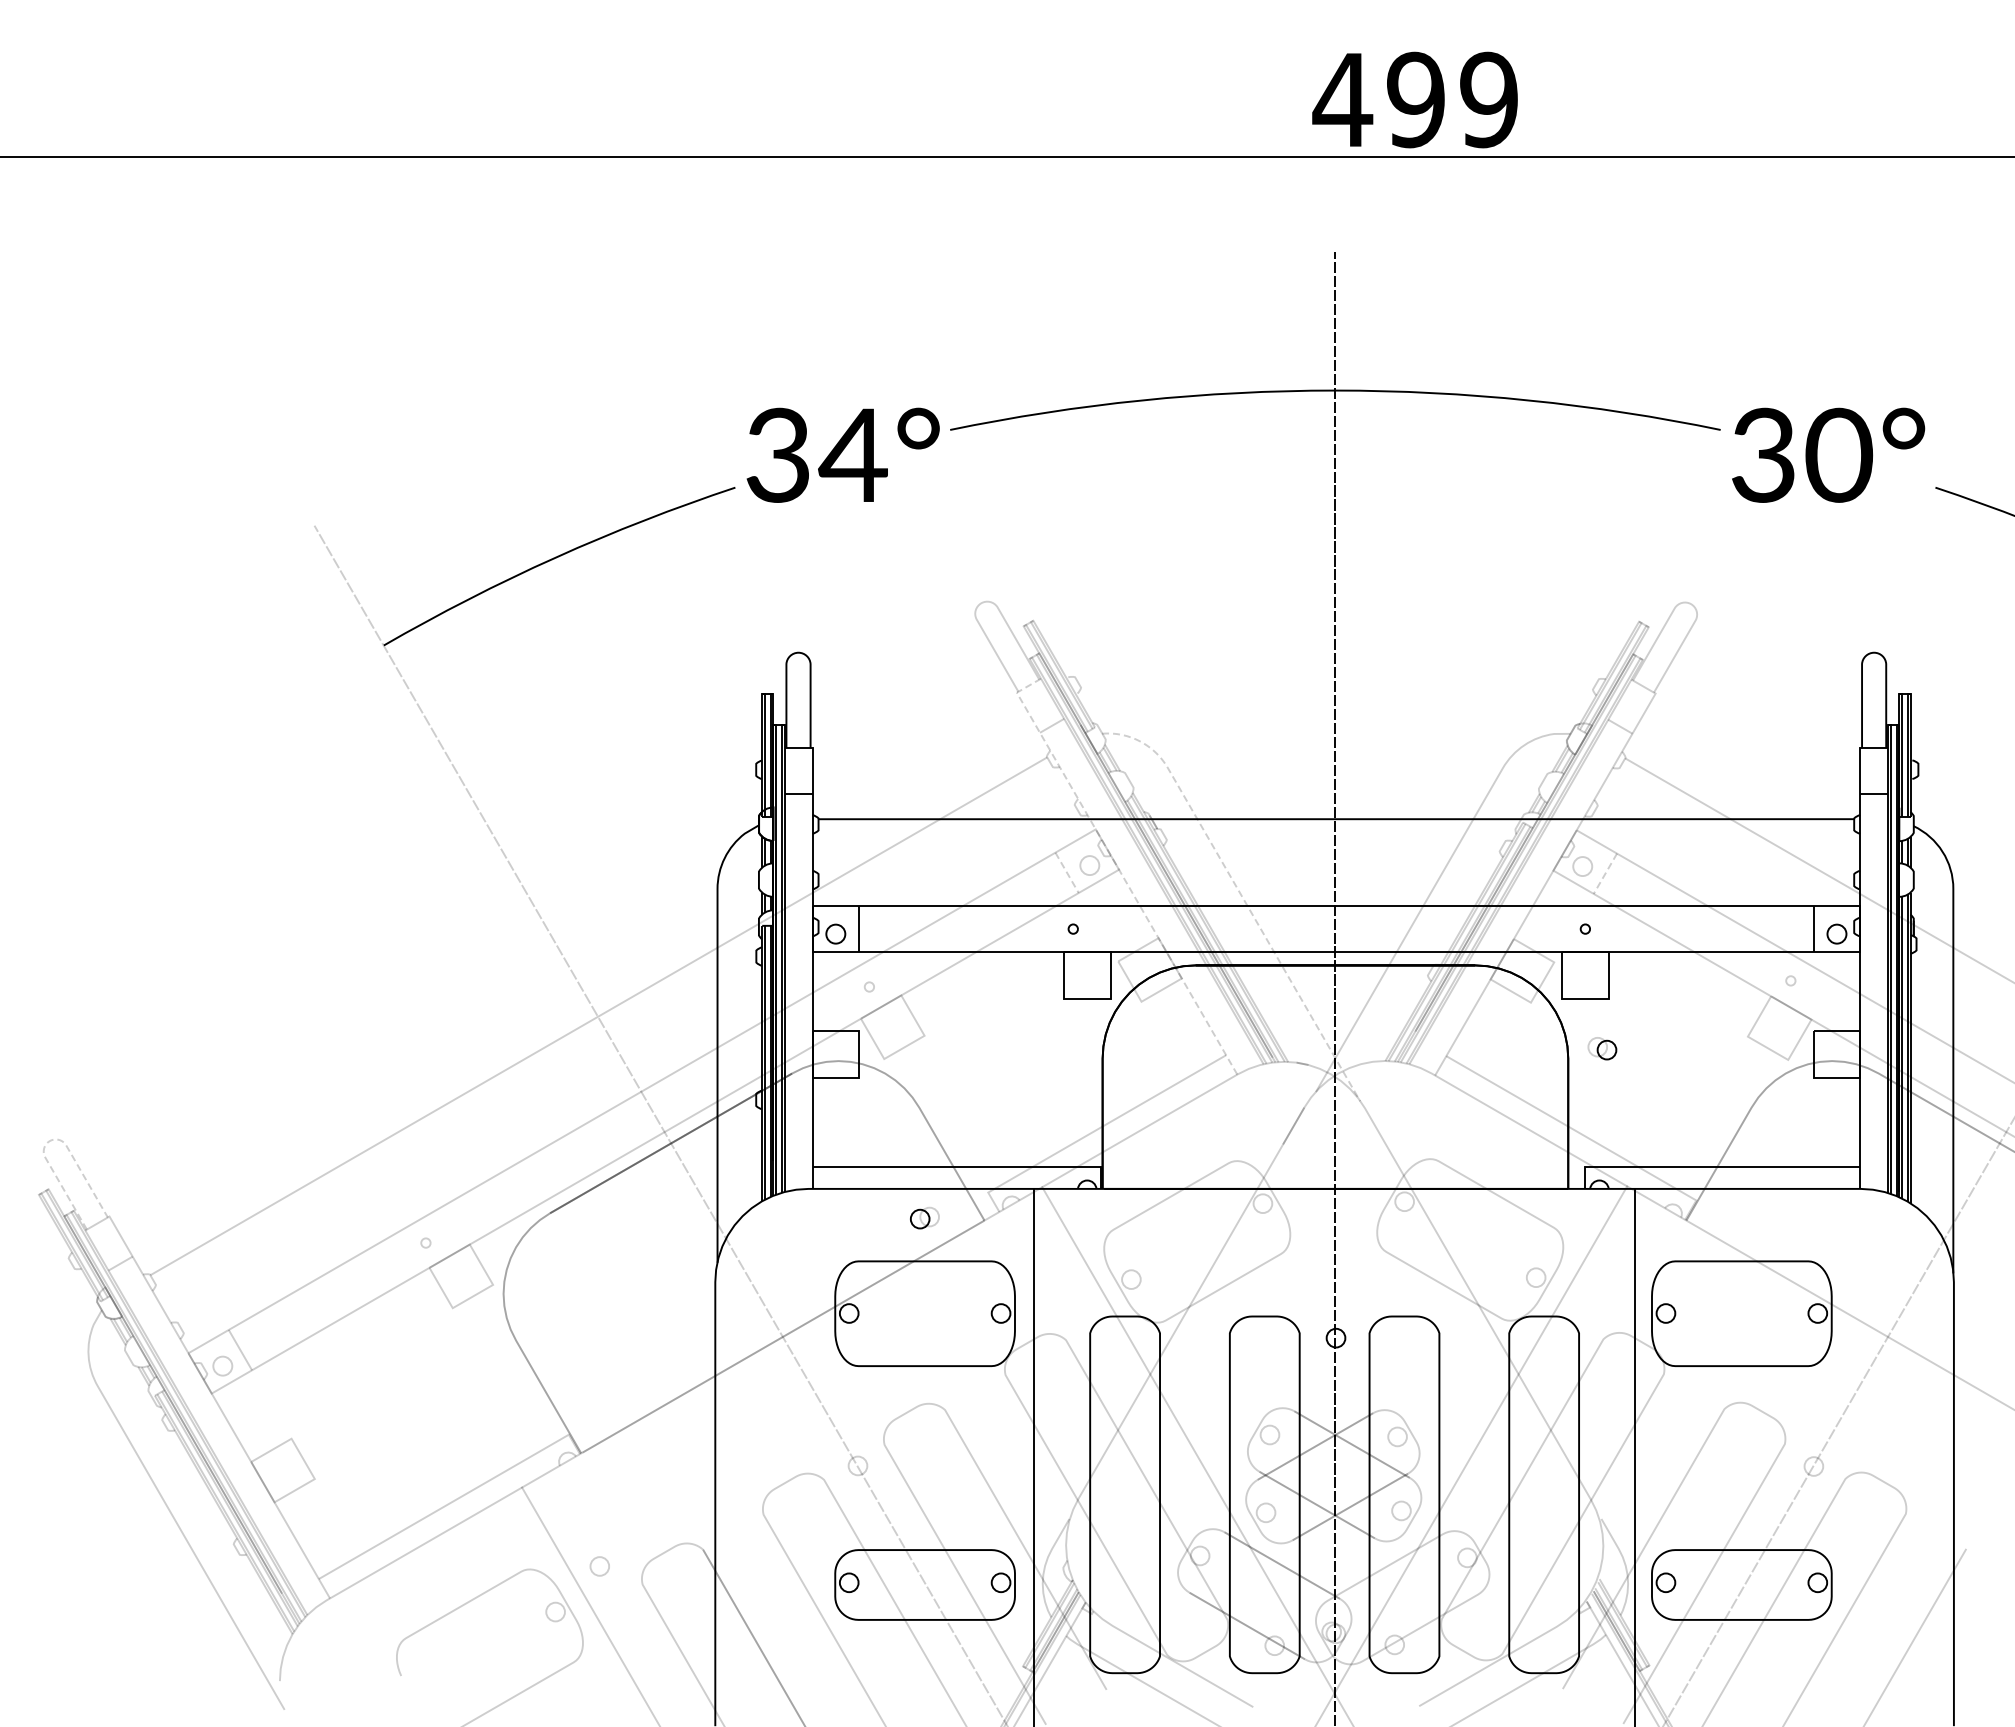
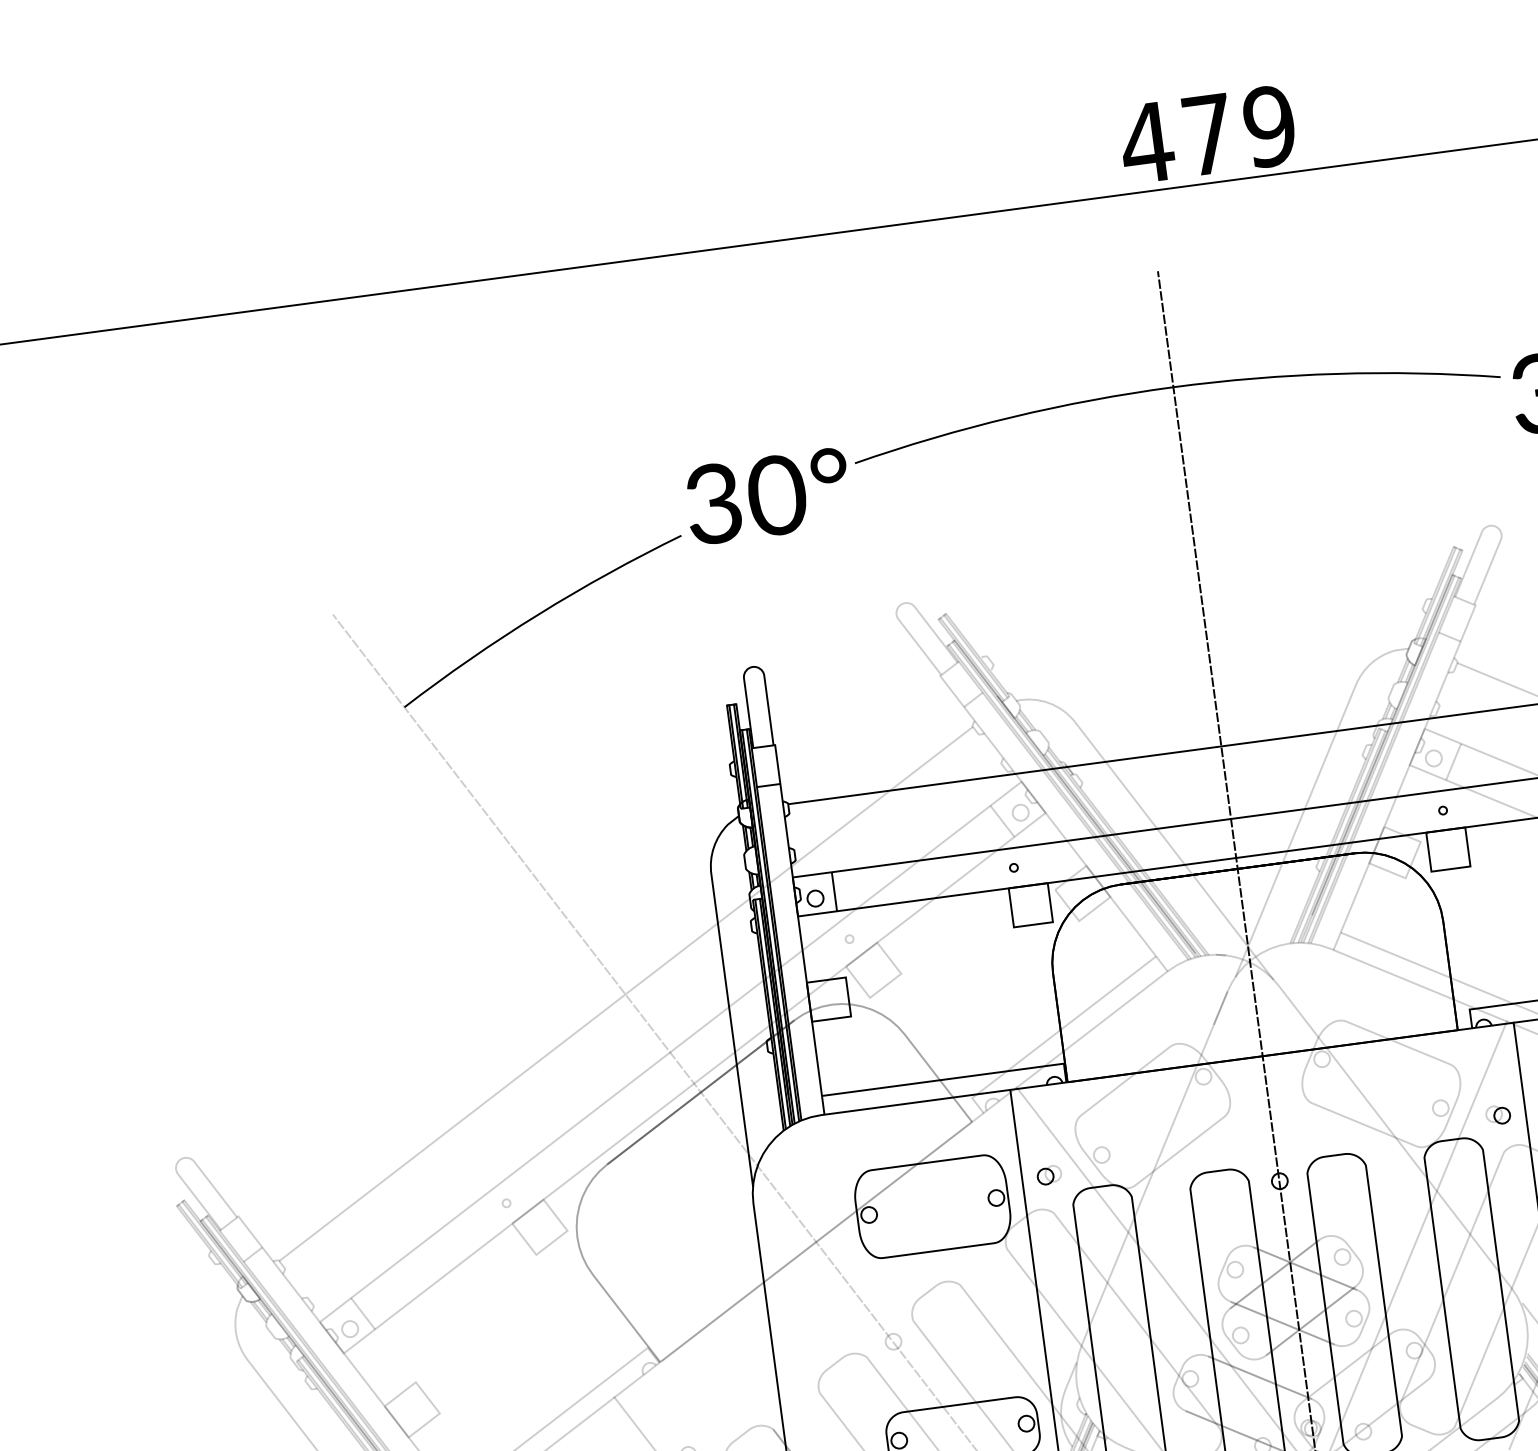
text: (1415, 99) -> (1207, 134), 499 -> 479
text: (852, 454) -> (775, 494), 34° -> 30°
line: (1119, 871) -> (1046, 814), dashed -> solid
line: (1067, 873) -> (1002, 821), dashed -> solid
line: (1605, 874) -> (1453, 762), dashed -> solid
line: (1239, 892) -> (1149, 818), dashed -> solid
part: (1602, 1048) -> (1498, 1114), moved
line: (49, 1141) -> (179, 1160), dashed -> solid
part: (924, 1218) -> (1049, 1175), moved

